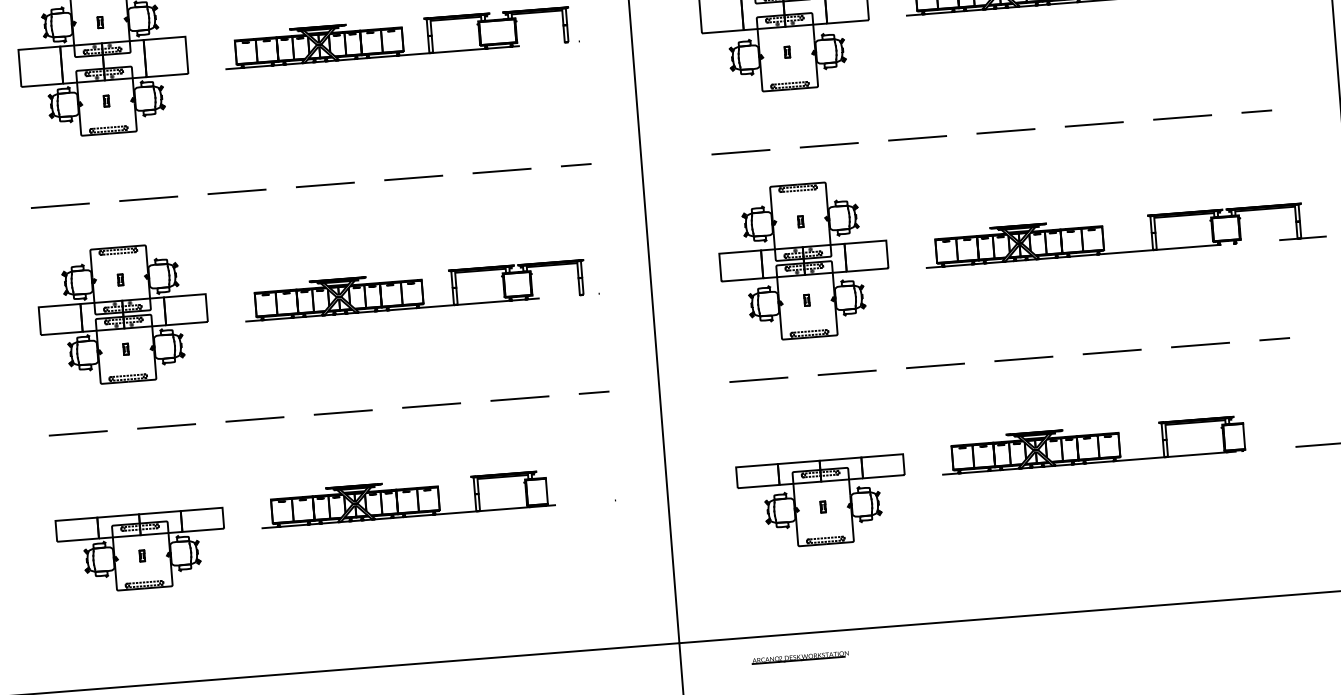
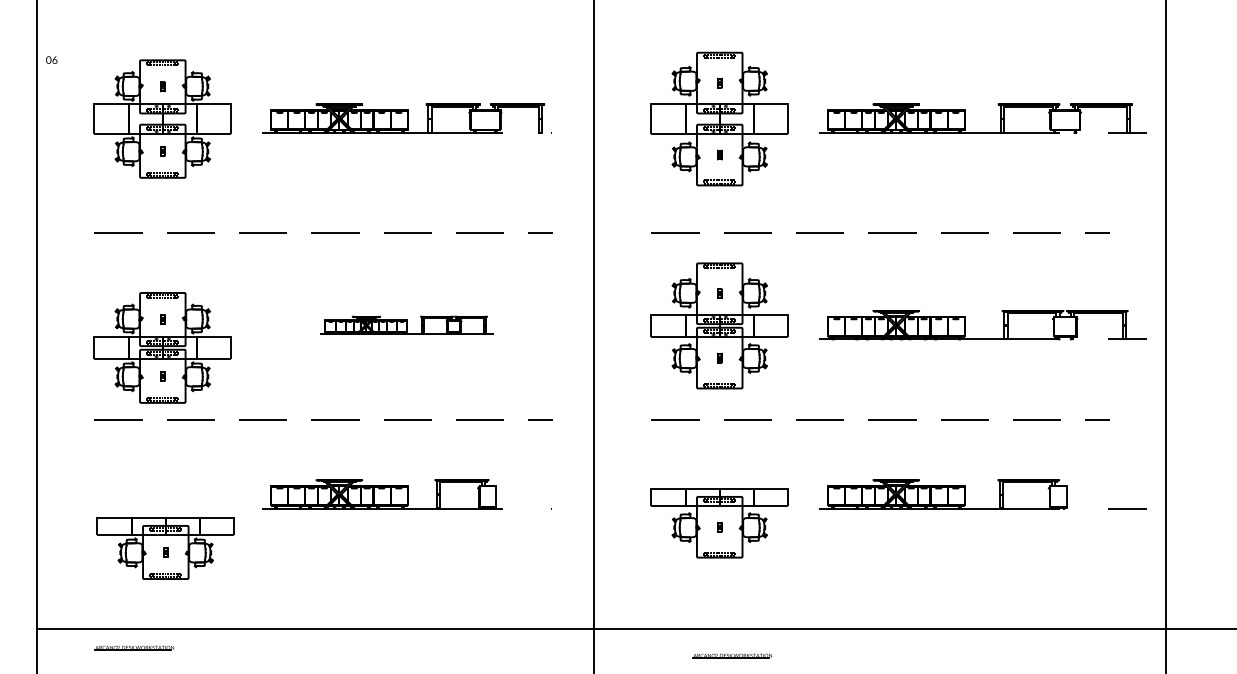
part: (421, 290) -> (406, 325), size x0.6
part: (122, 314) -> (162, 347), moved
part: (141, 551) -> (165, 548), moved
part: (799, 656) -> (731, 655), moved

